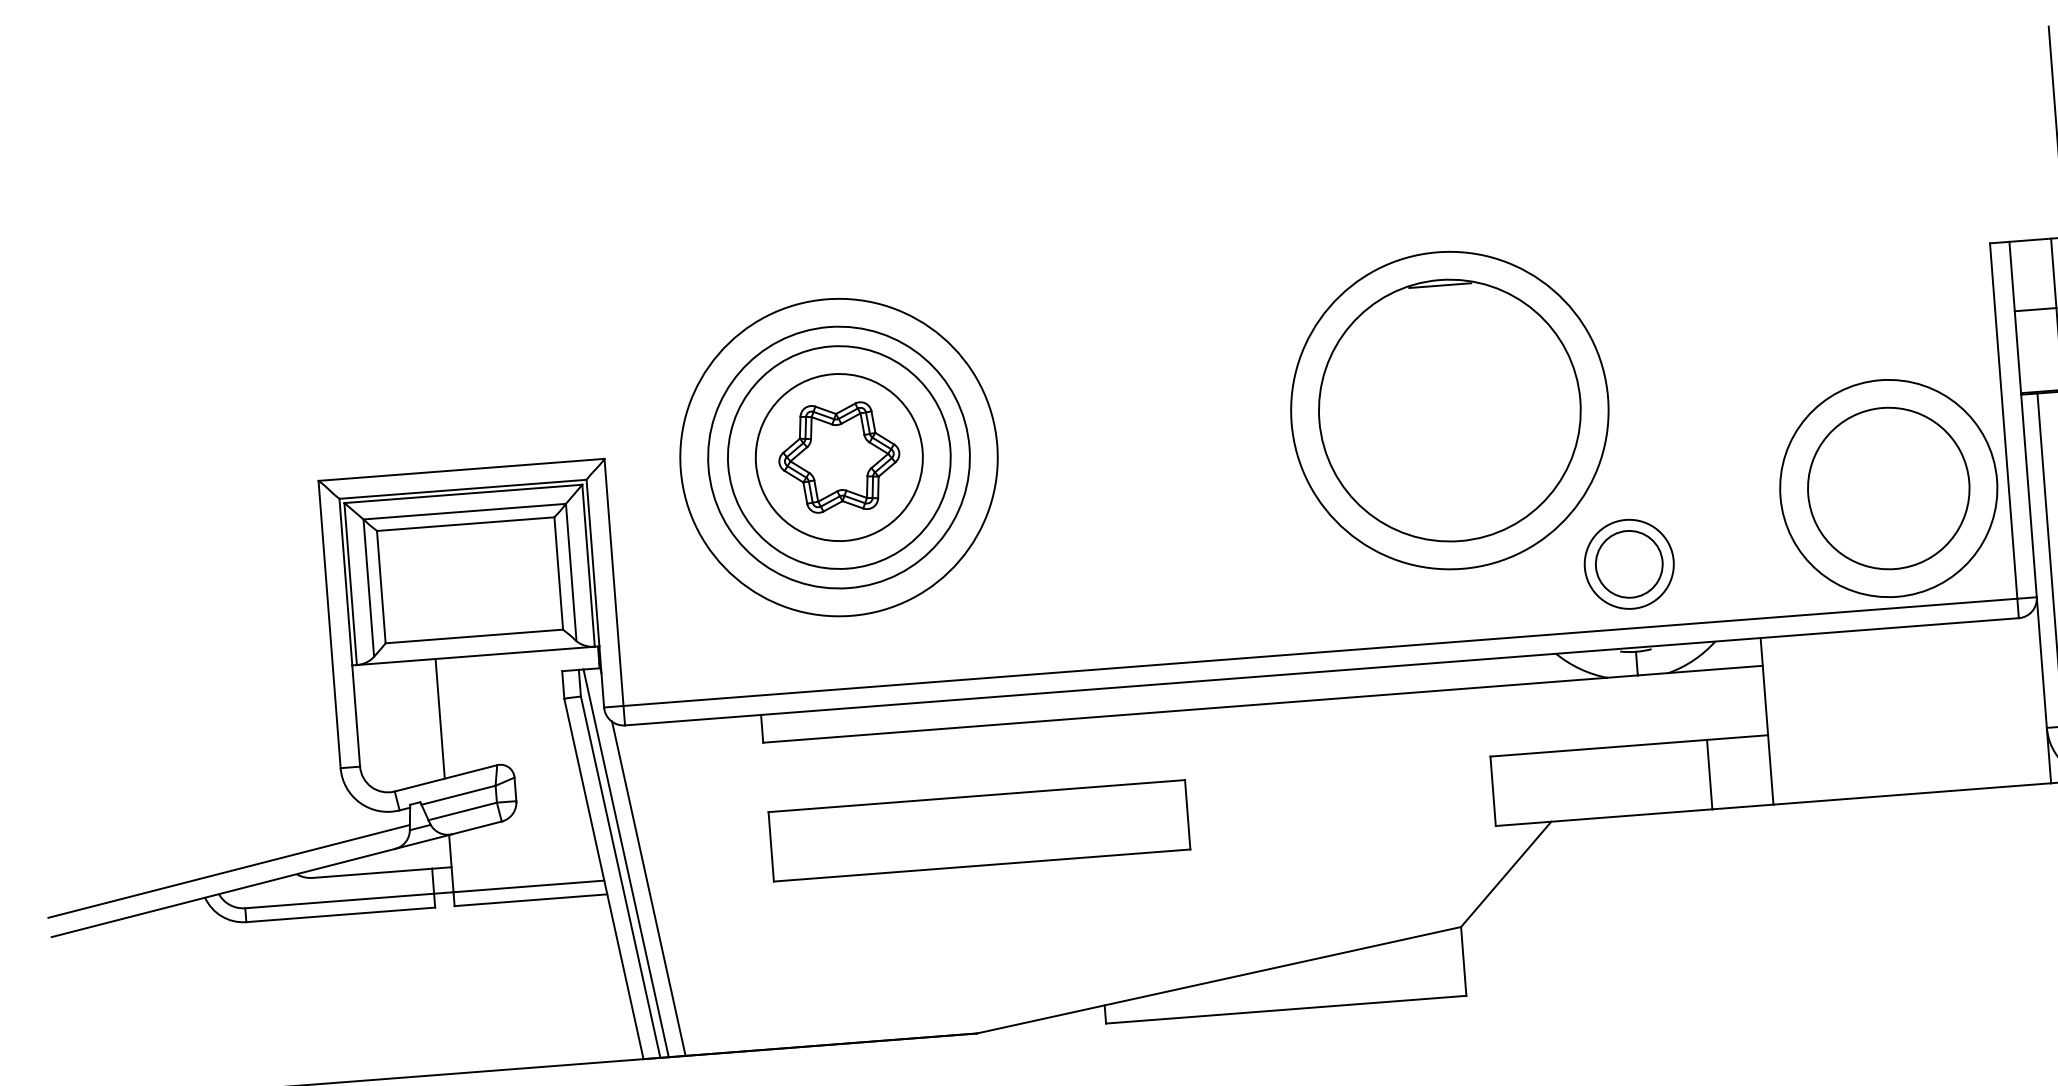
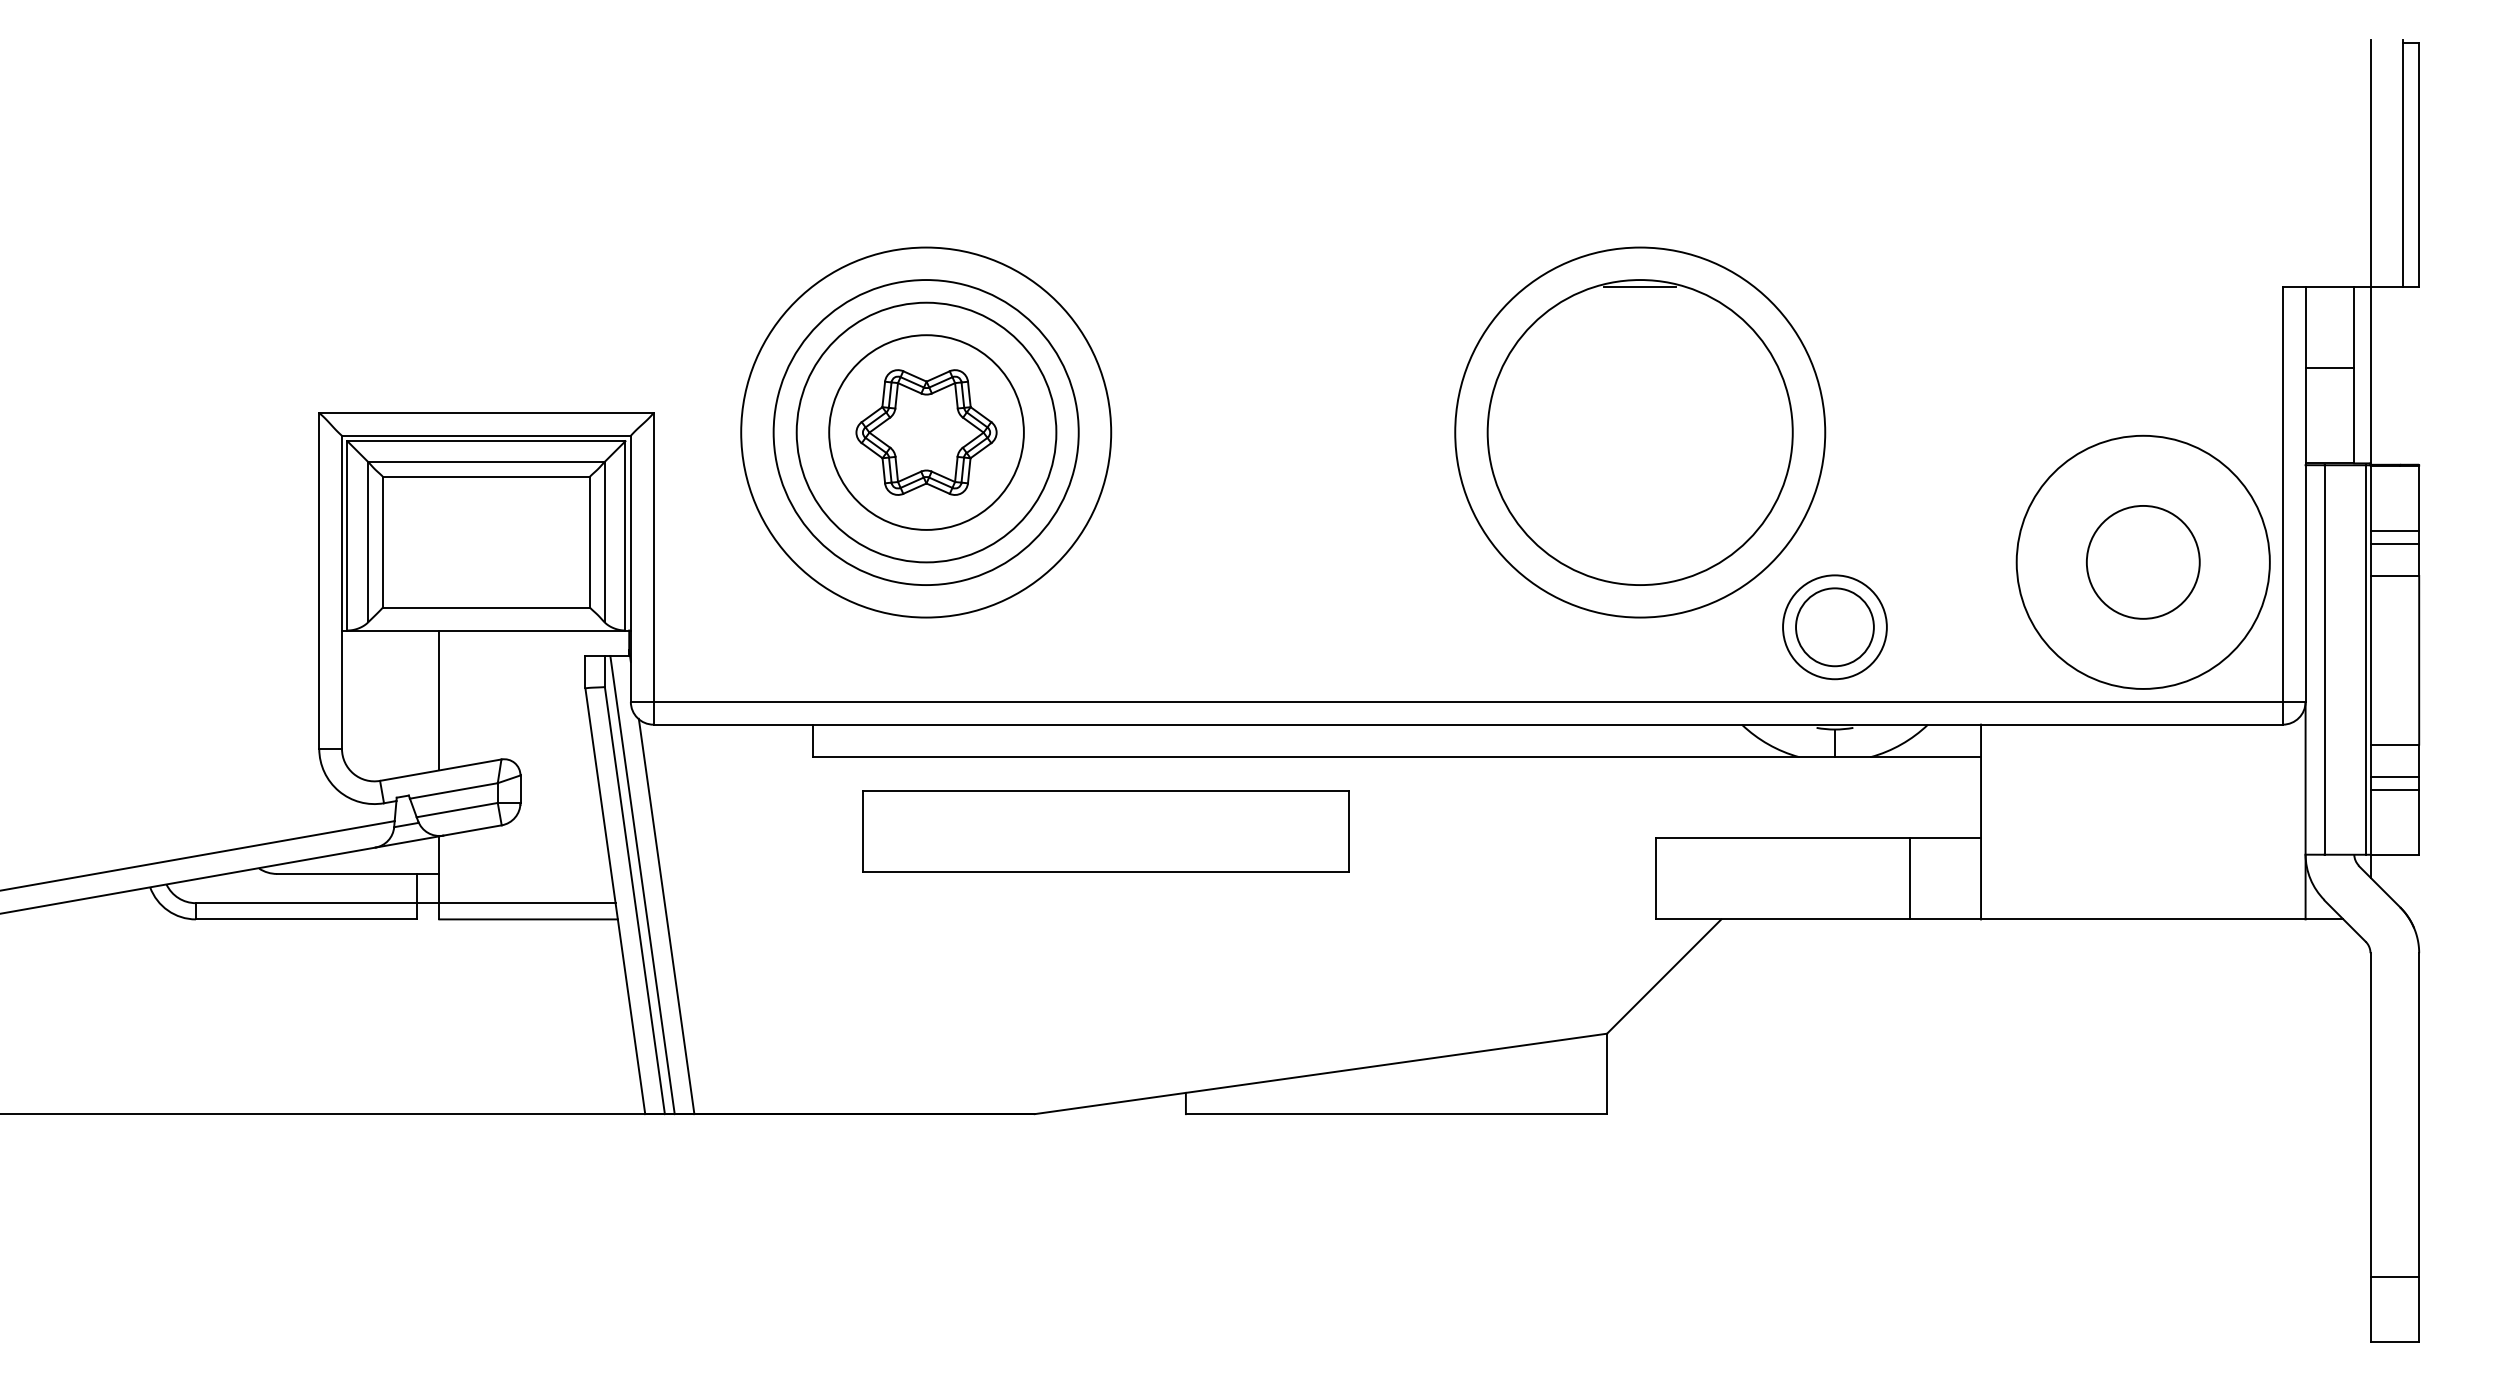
circle: (1888, 488) -> (2143, 562), size x0.6
part: (979, 830) -> (1105, 831), moved

